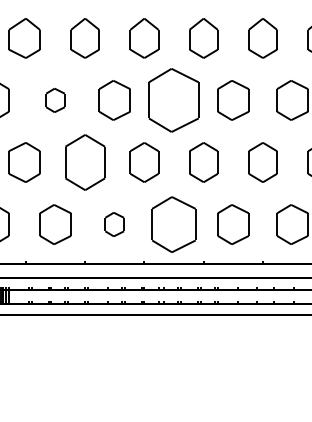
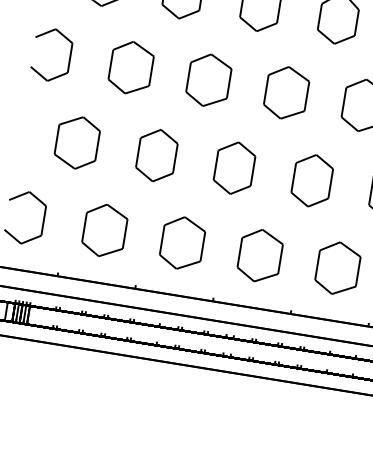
part: (55, 100) -> (131, 68), size x1.67
part: (174, 100) -> (287, 93), size x0.62
part: (84, 162) -> (155, 155), size x0.71
part: (114, 224) -> (182, 243), size x1.67
part: (174, 224) -> (260, 255), size x0.71

